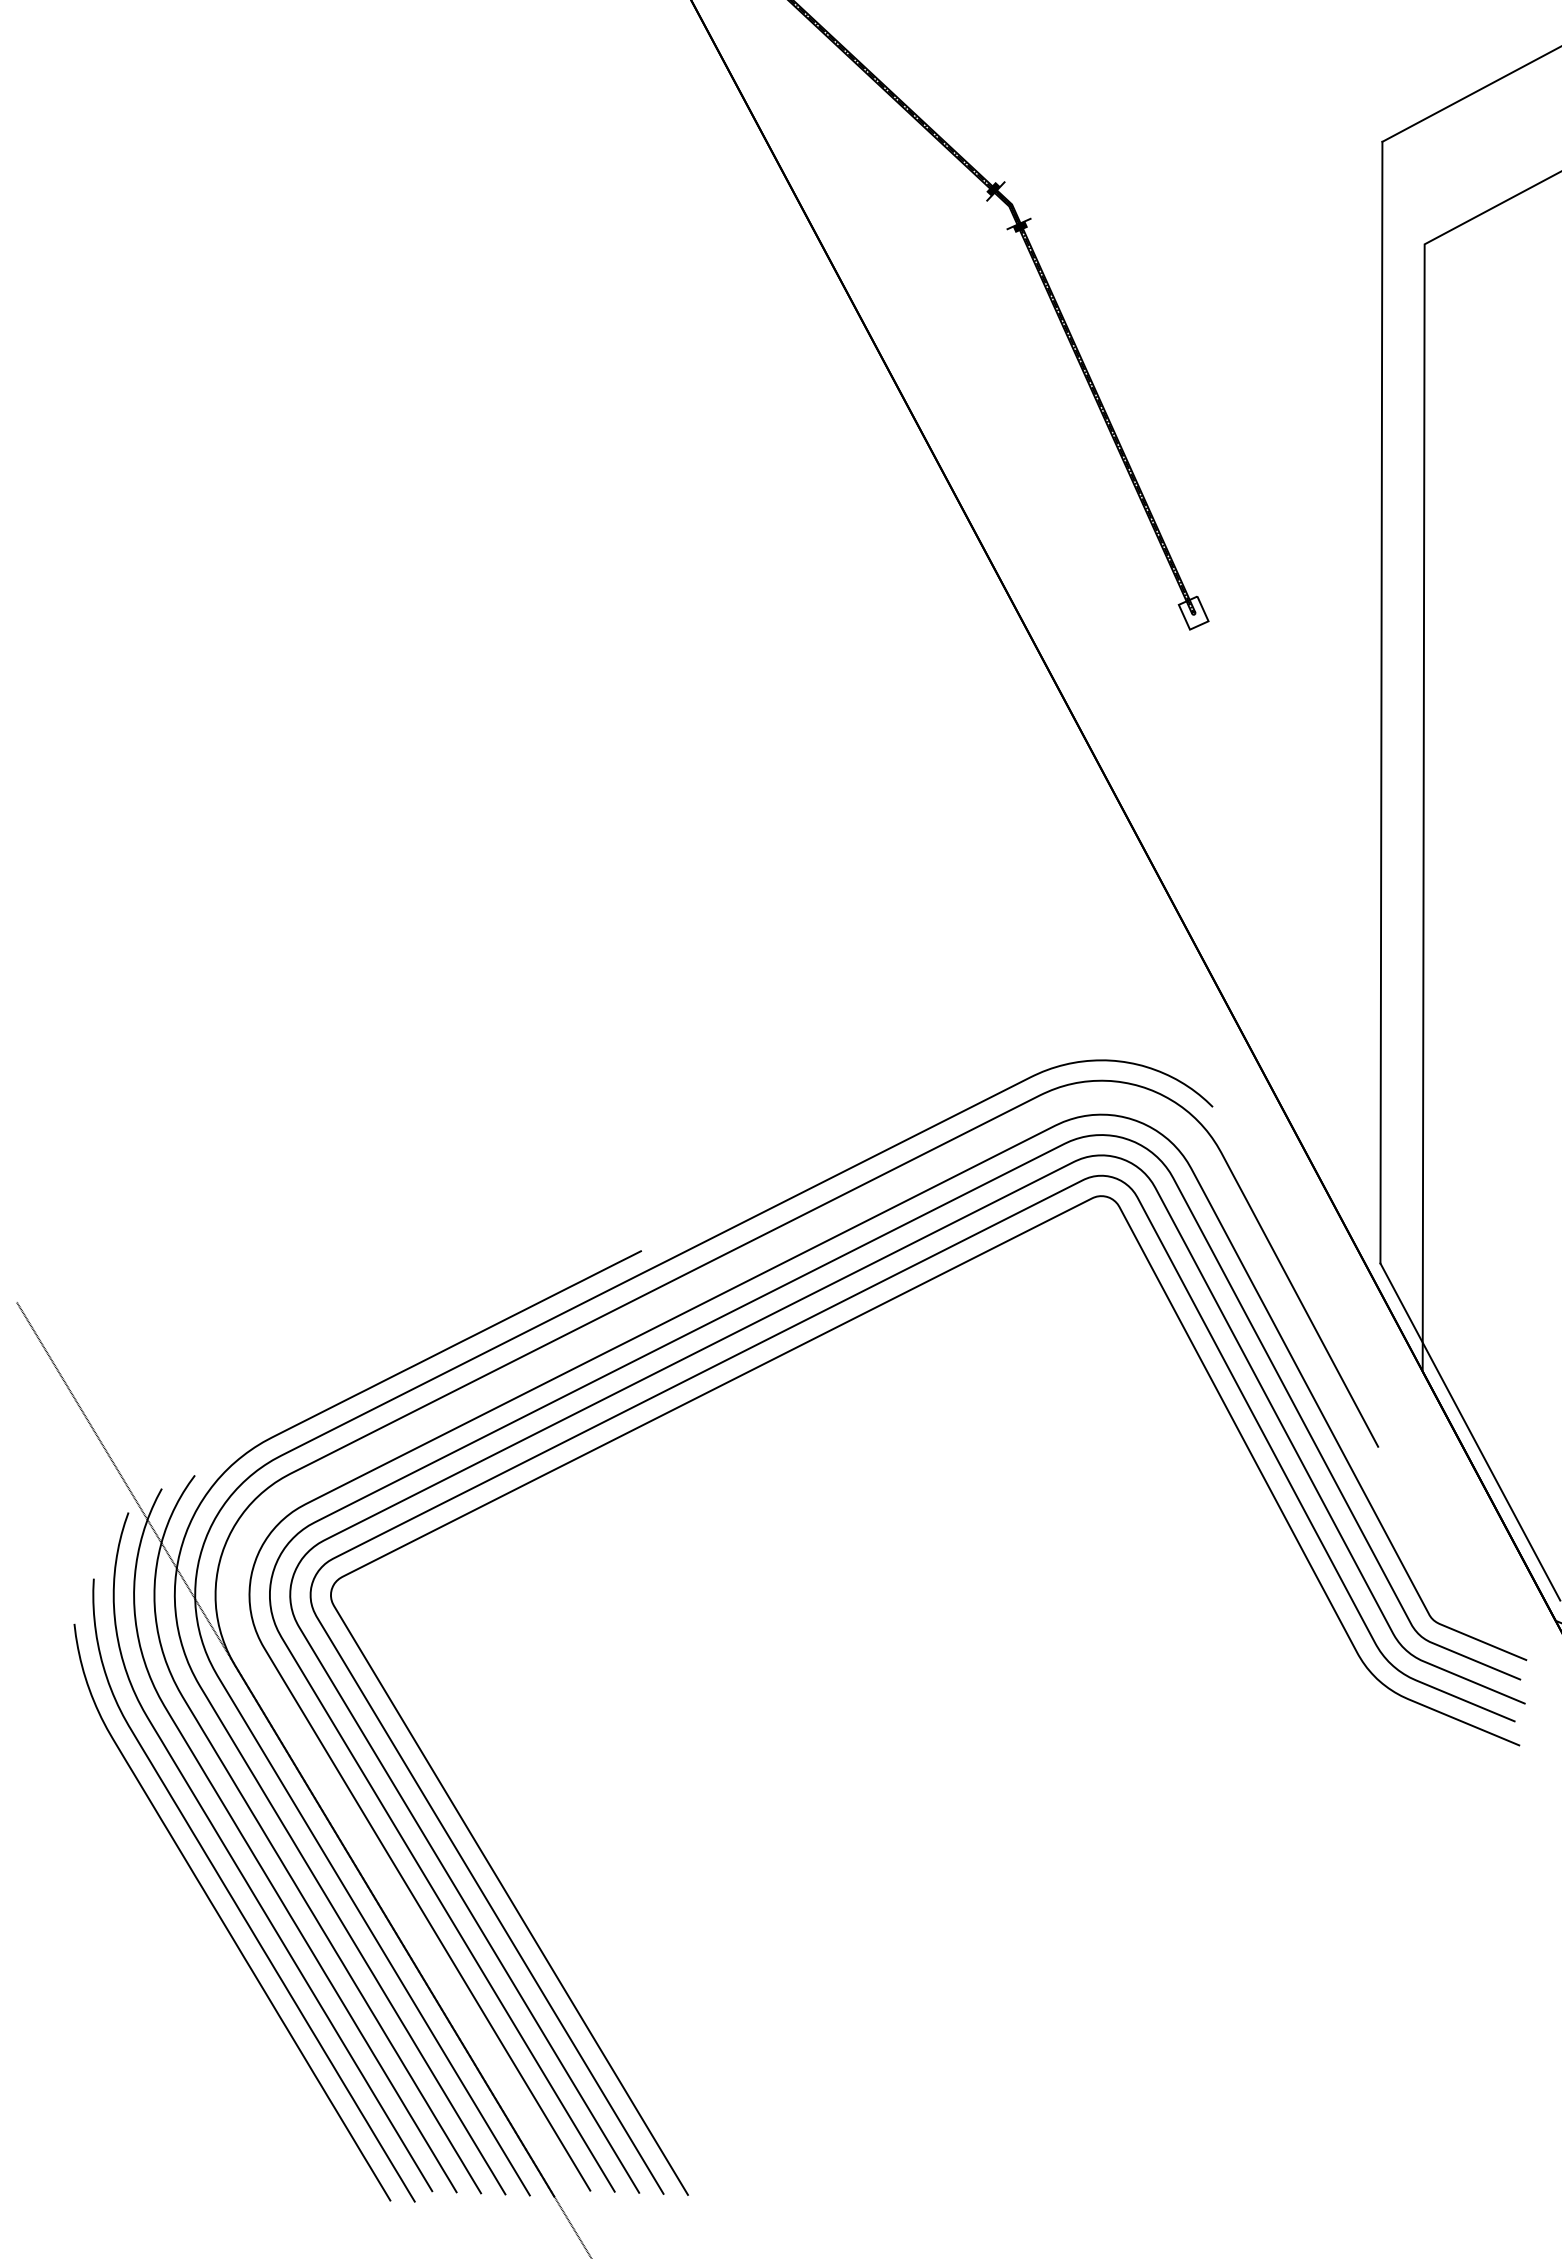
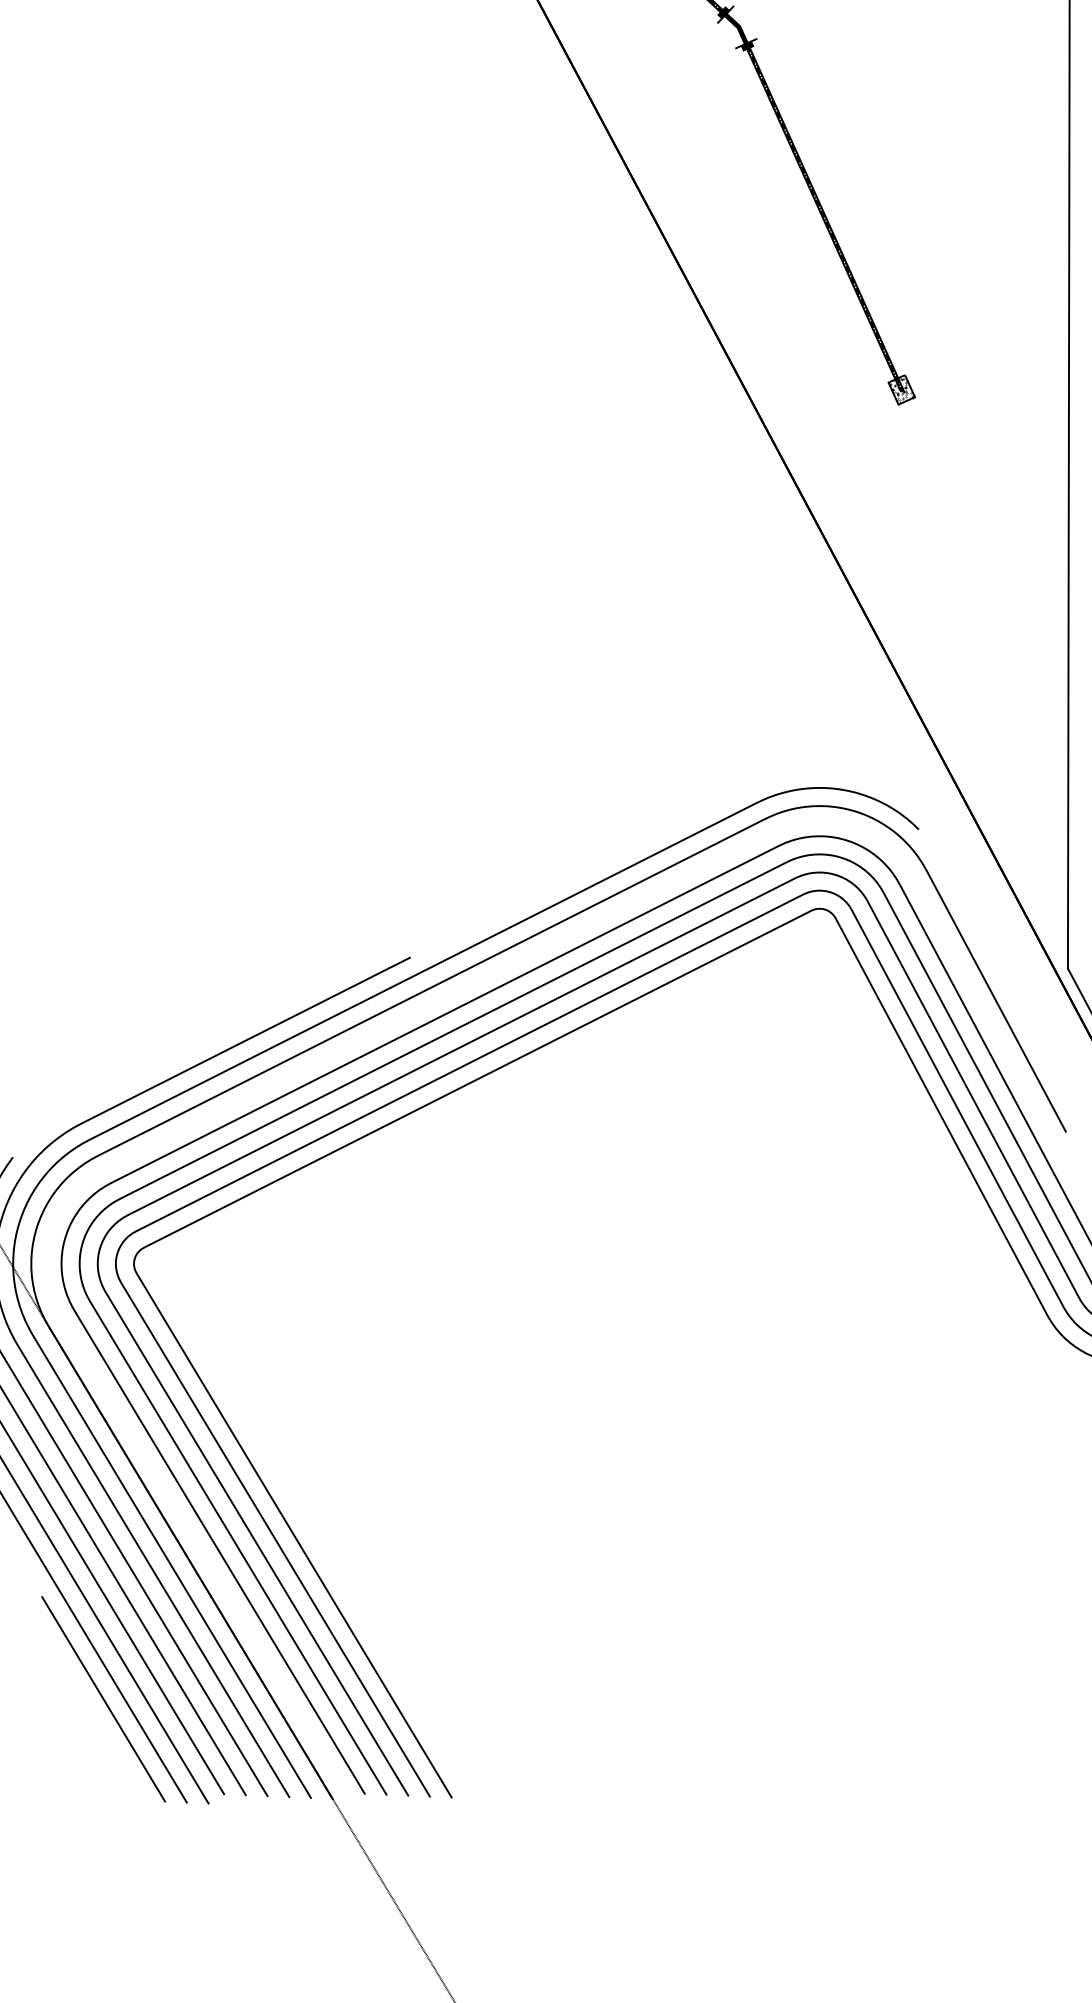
hatch: (1193, 613) -> (901, 390), added
line: (296, 2084) -> (103, 1699), added

